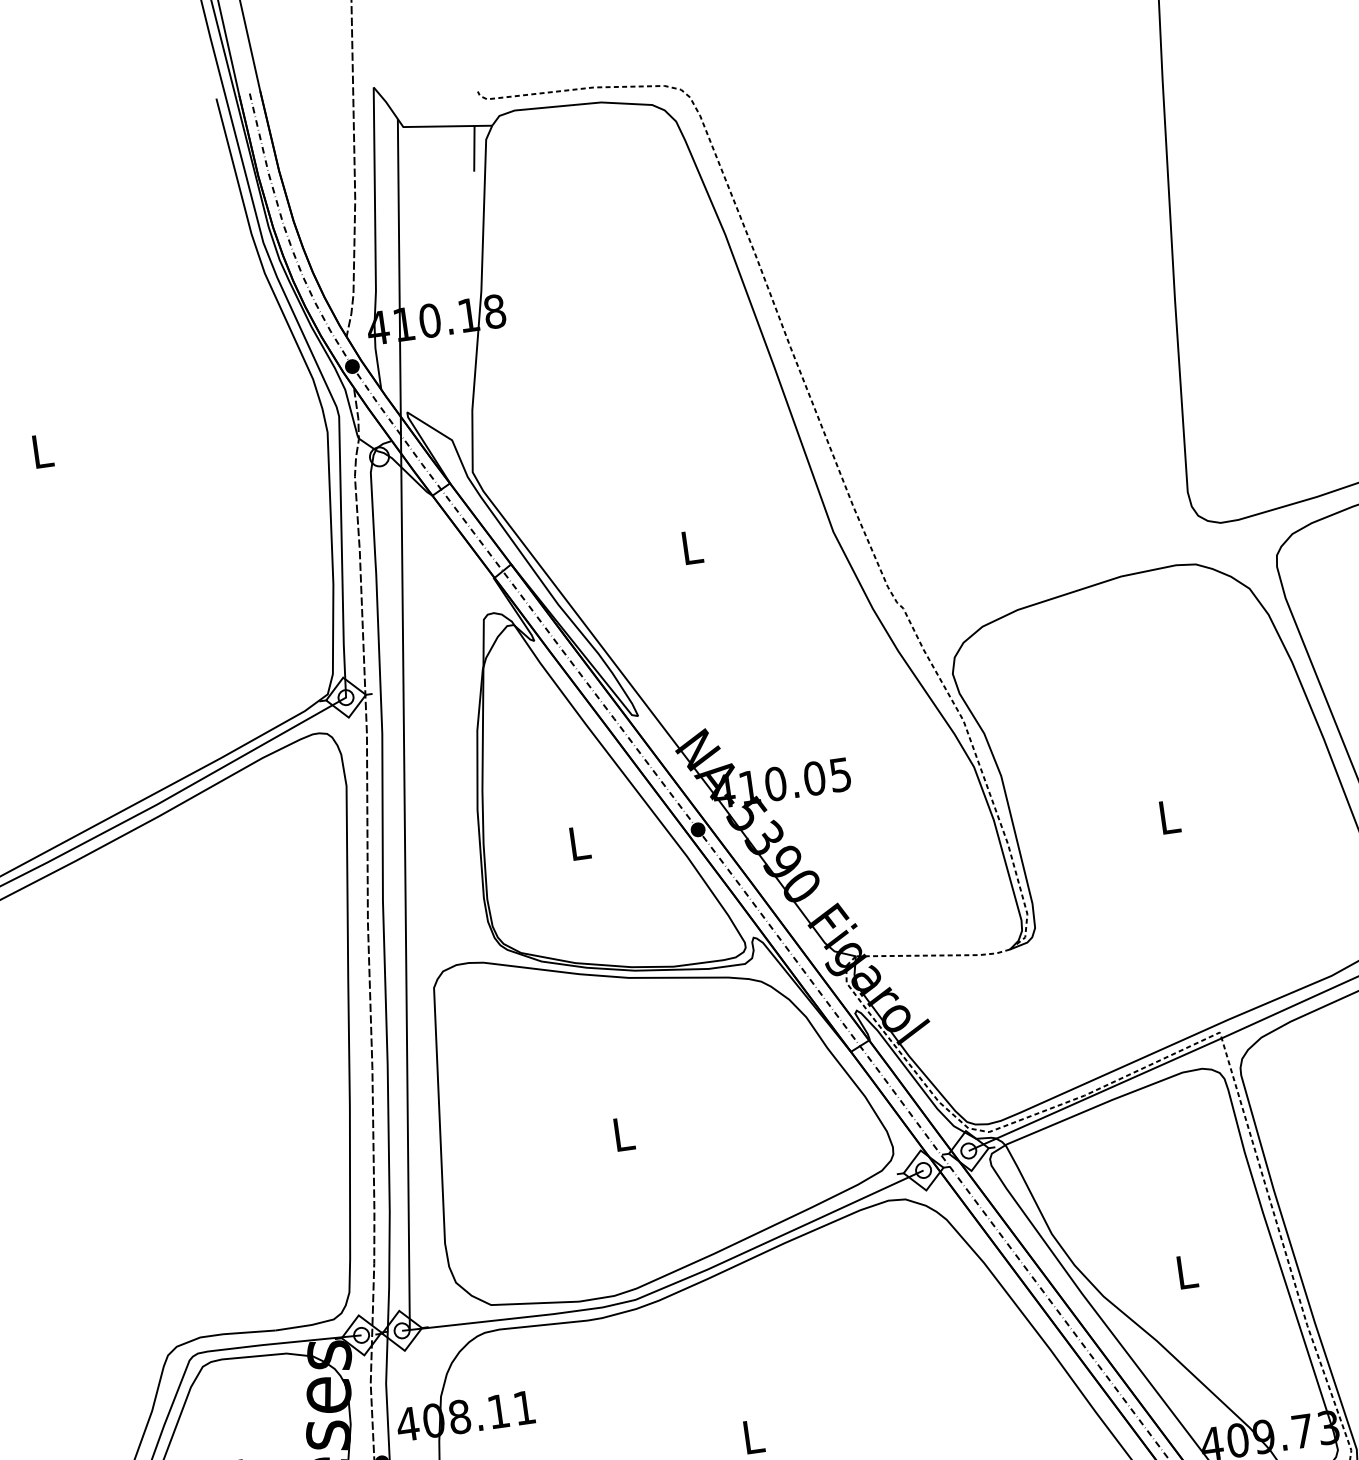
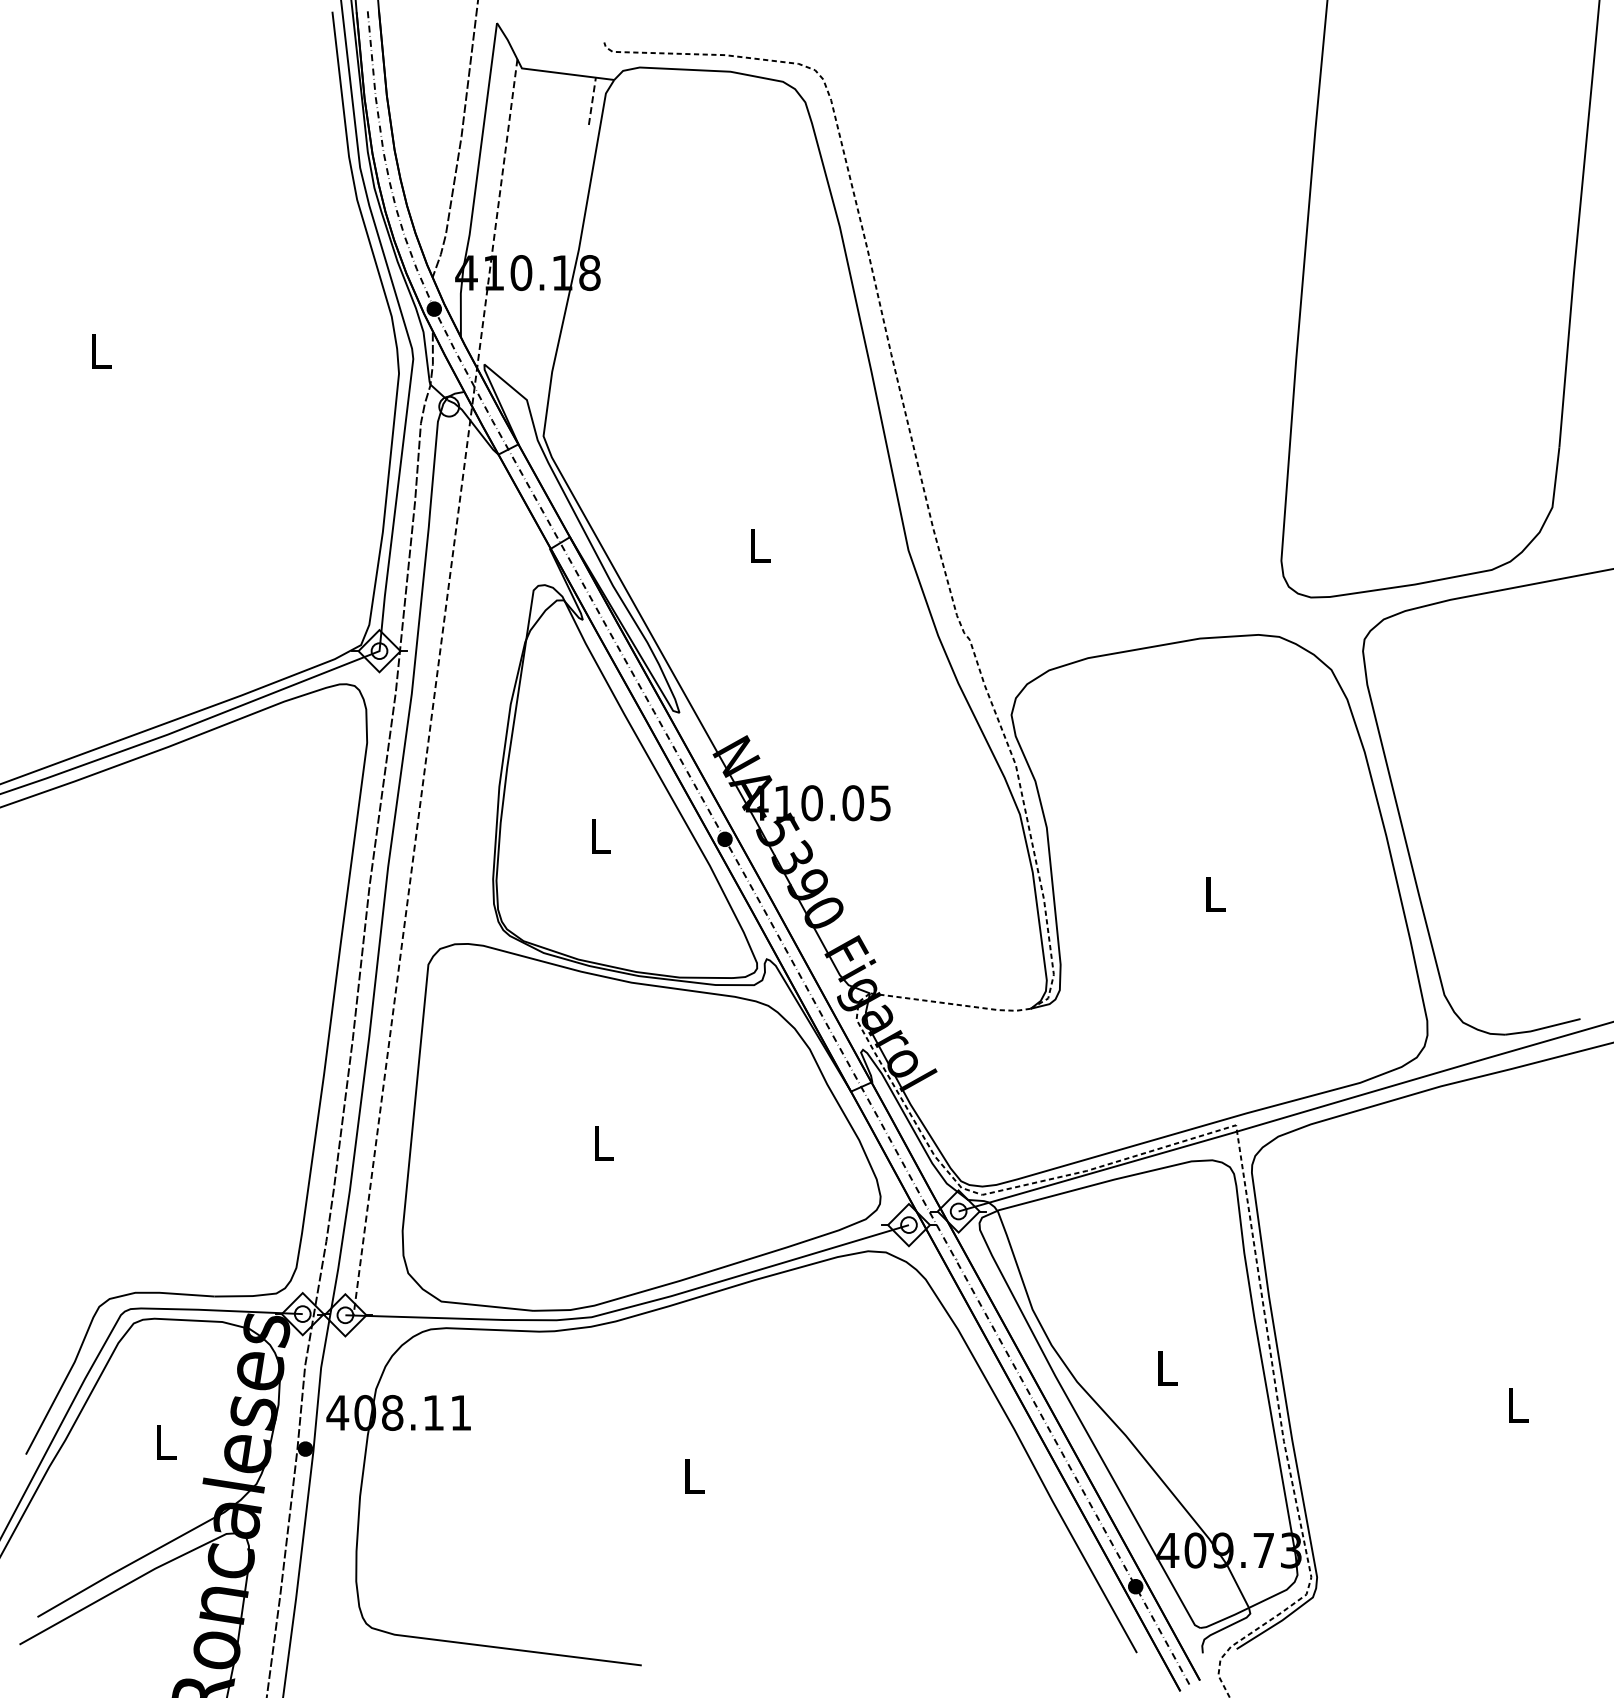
line: (474, 148) -> (592, 100), solid -> dashed
line: (403, 724) -> (435, 687), solid -> dashed

